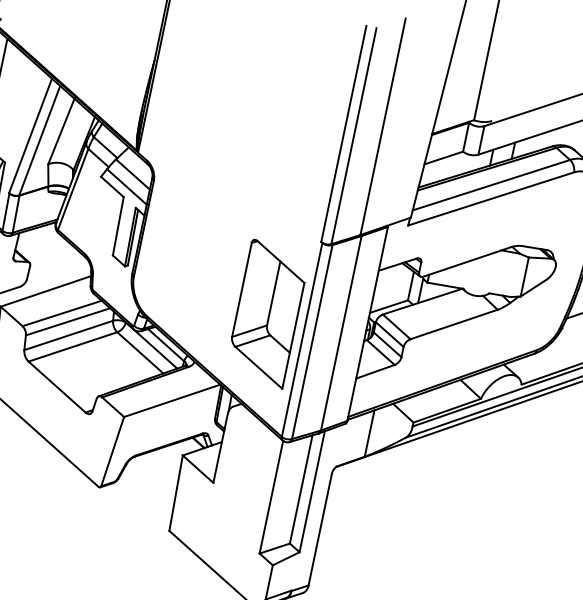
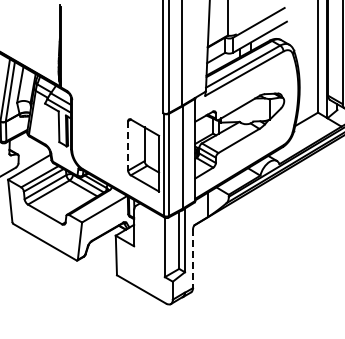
line: (242, 289) -> (128, 145), solid -> dashed
line: (320, 531) -> (193, 259), solid -> dashed

